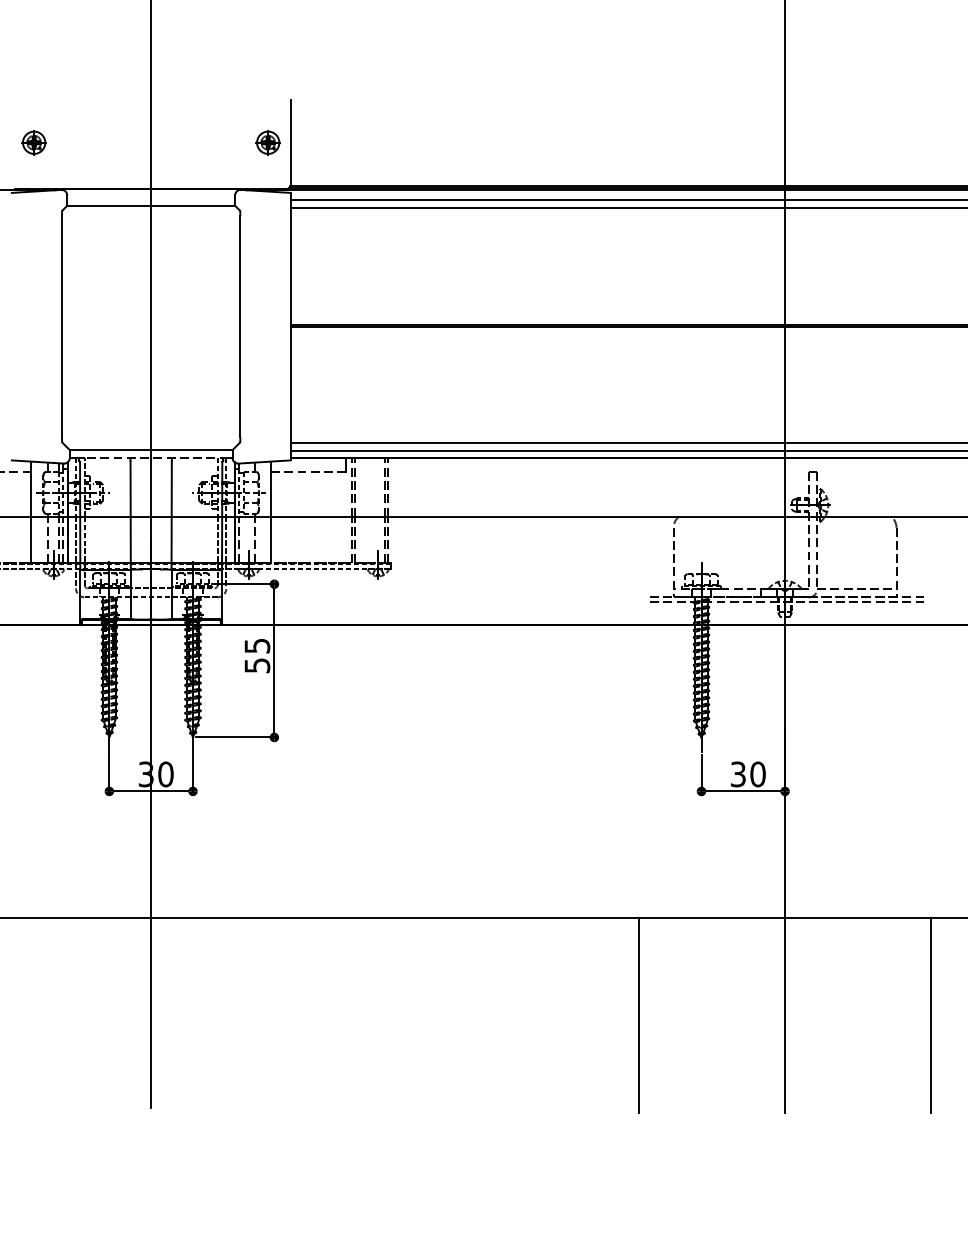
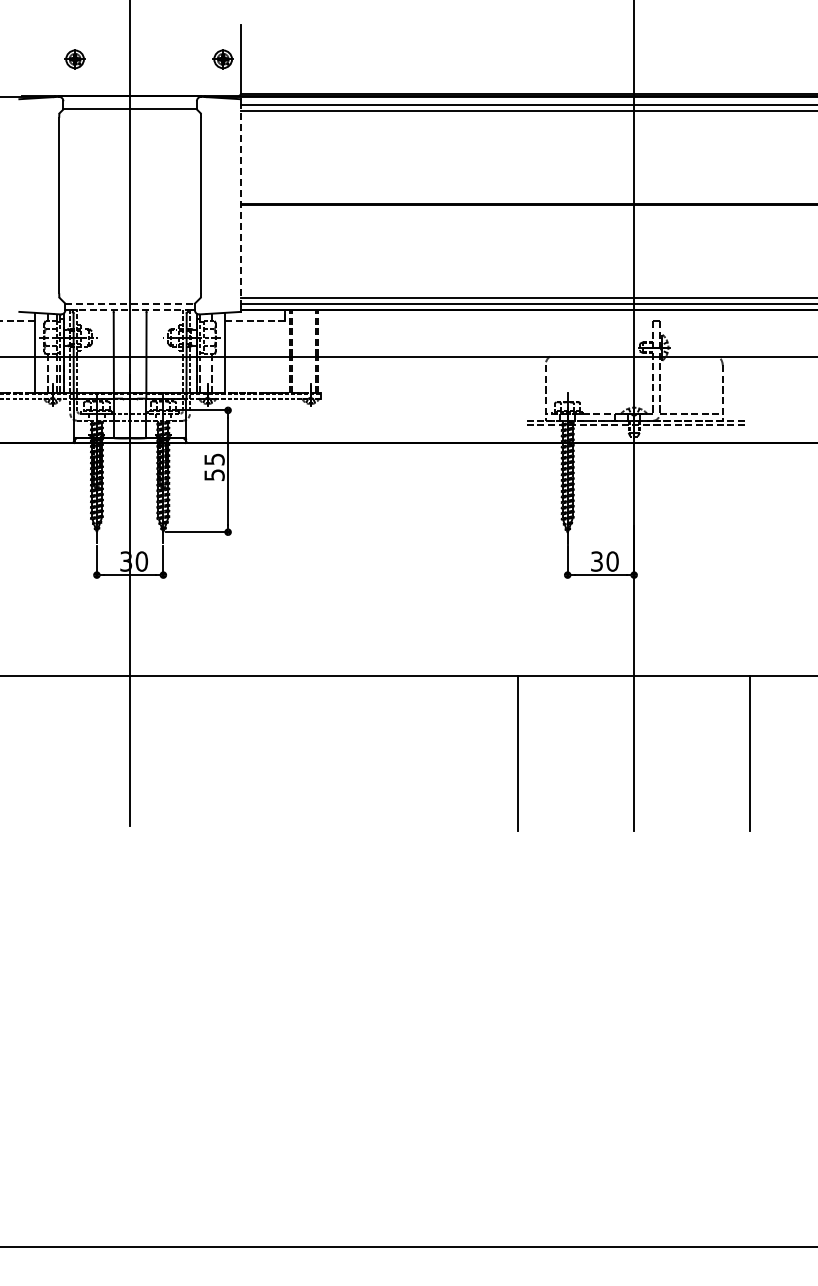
part: (33, 142) -> (74, 59), moved
line: (289, 326) -> (240, 205), solid -> dashed
line: (151, 449) -> (130, 303), solid -> dashed

